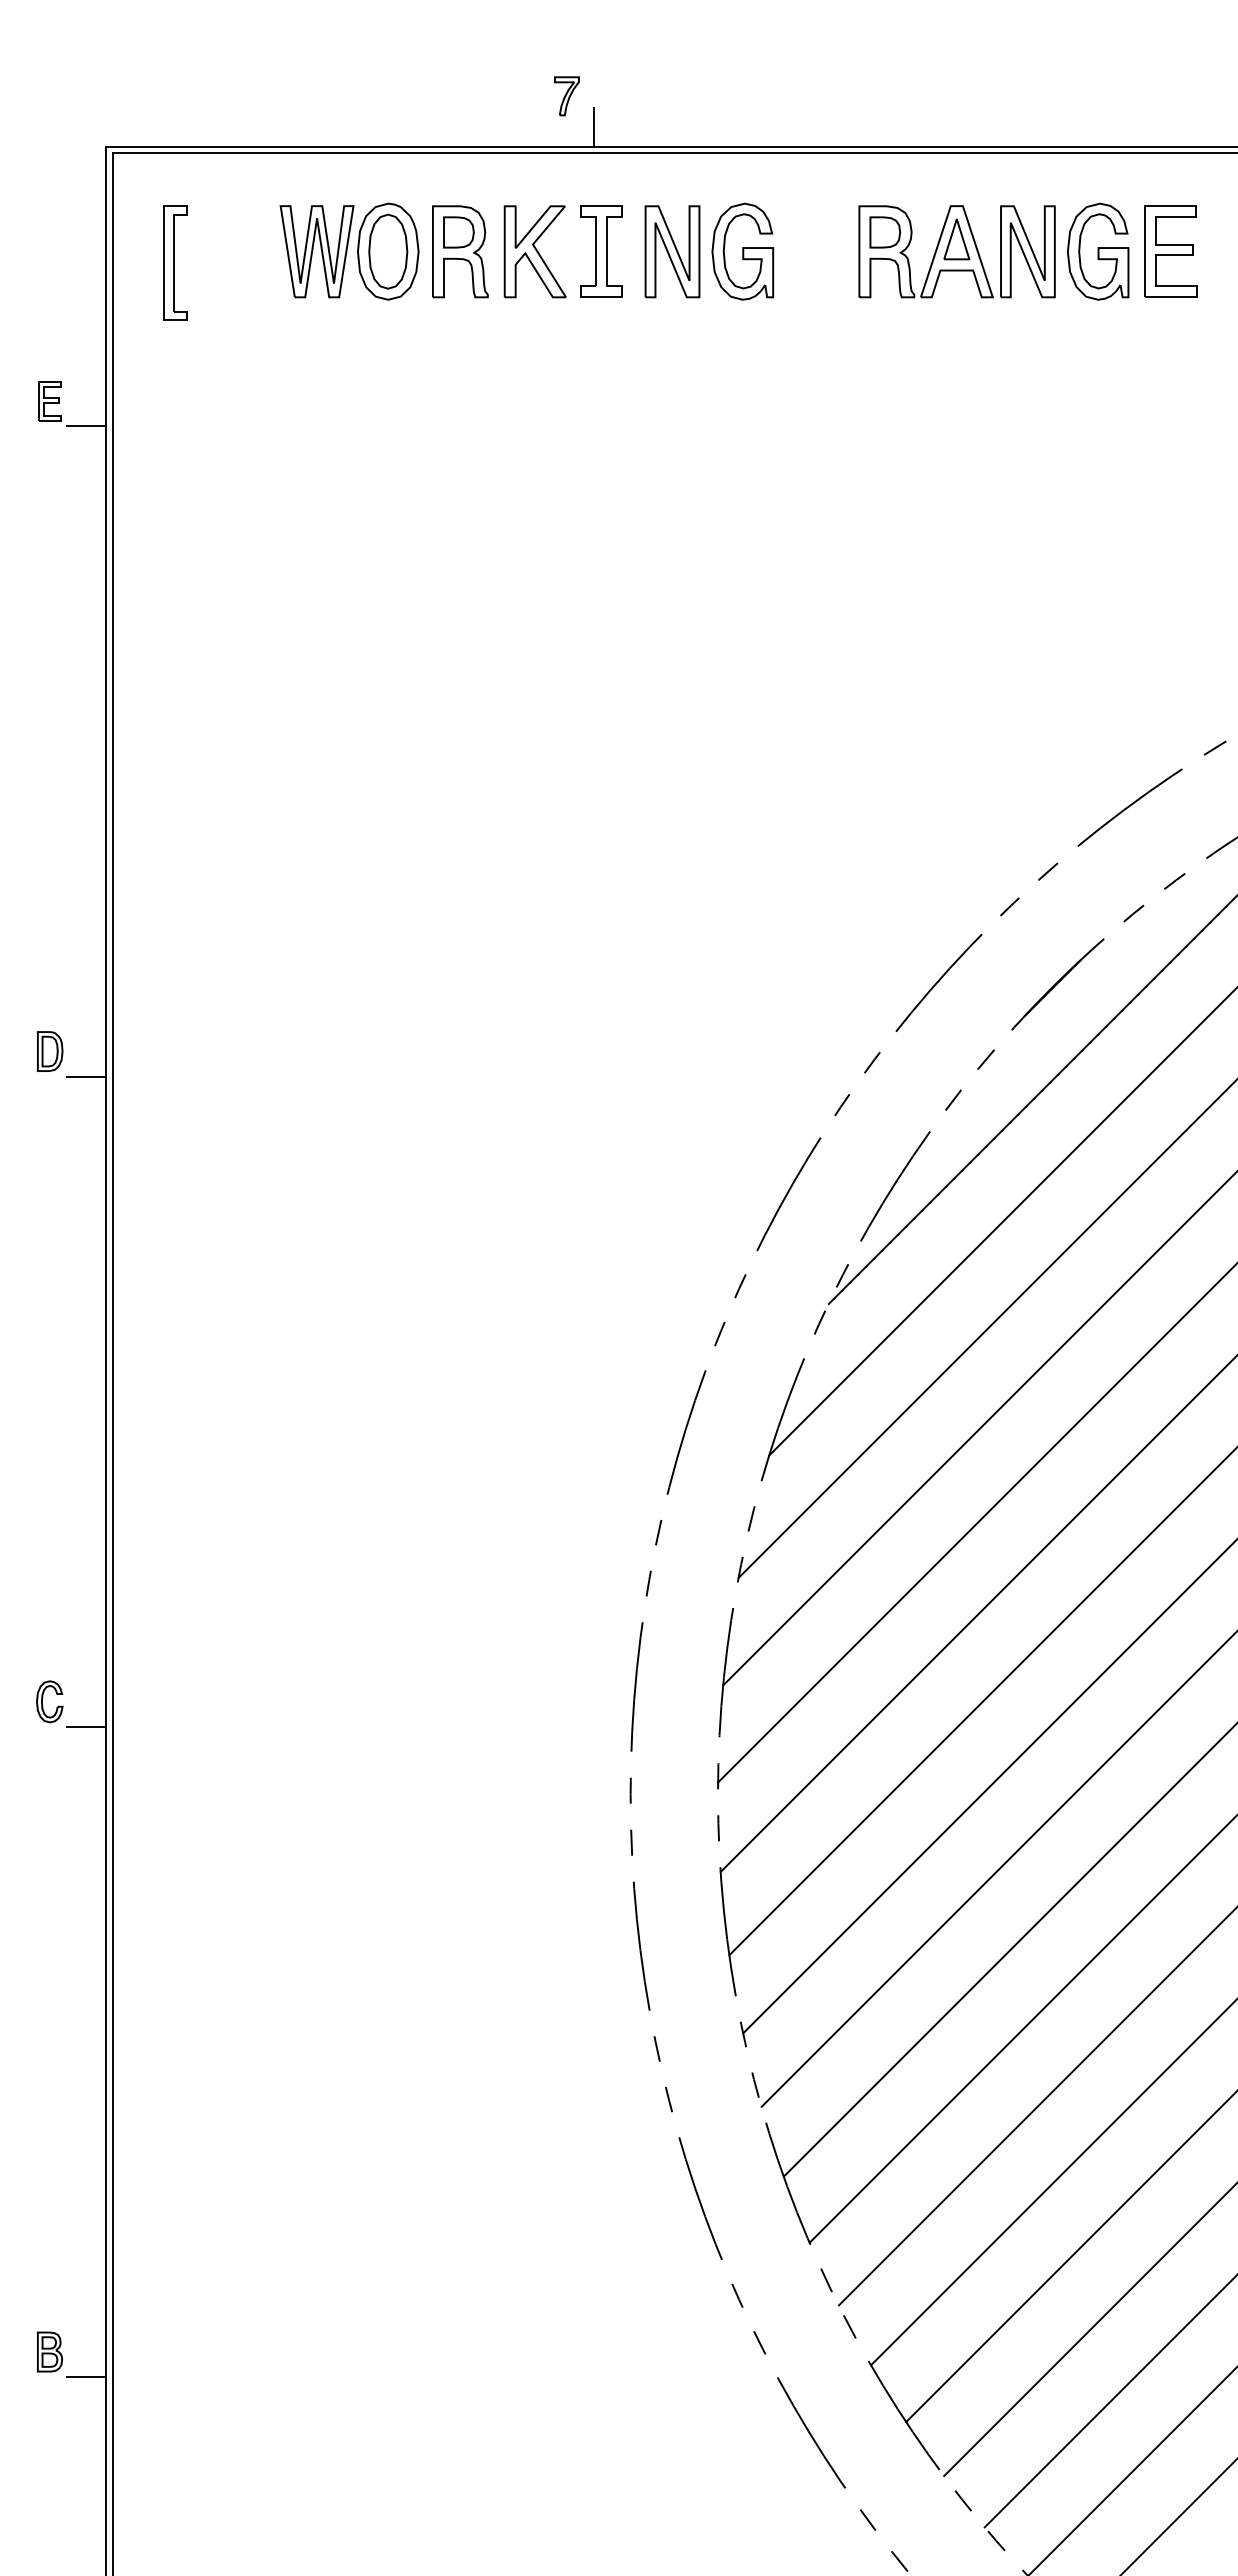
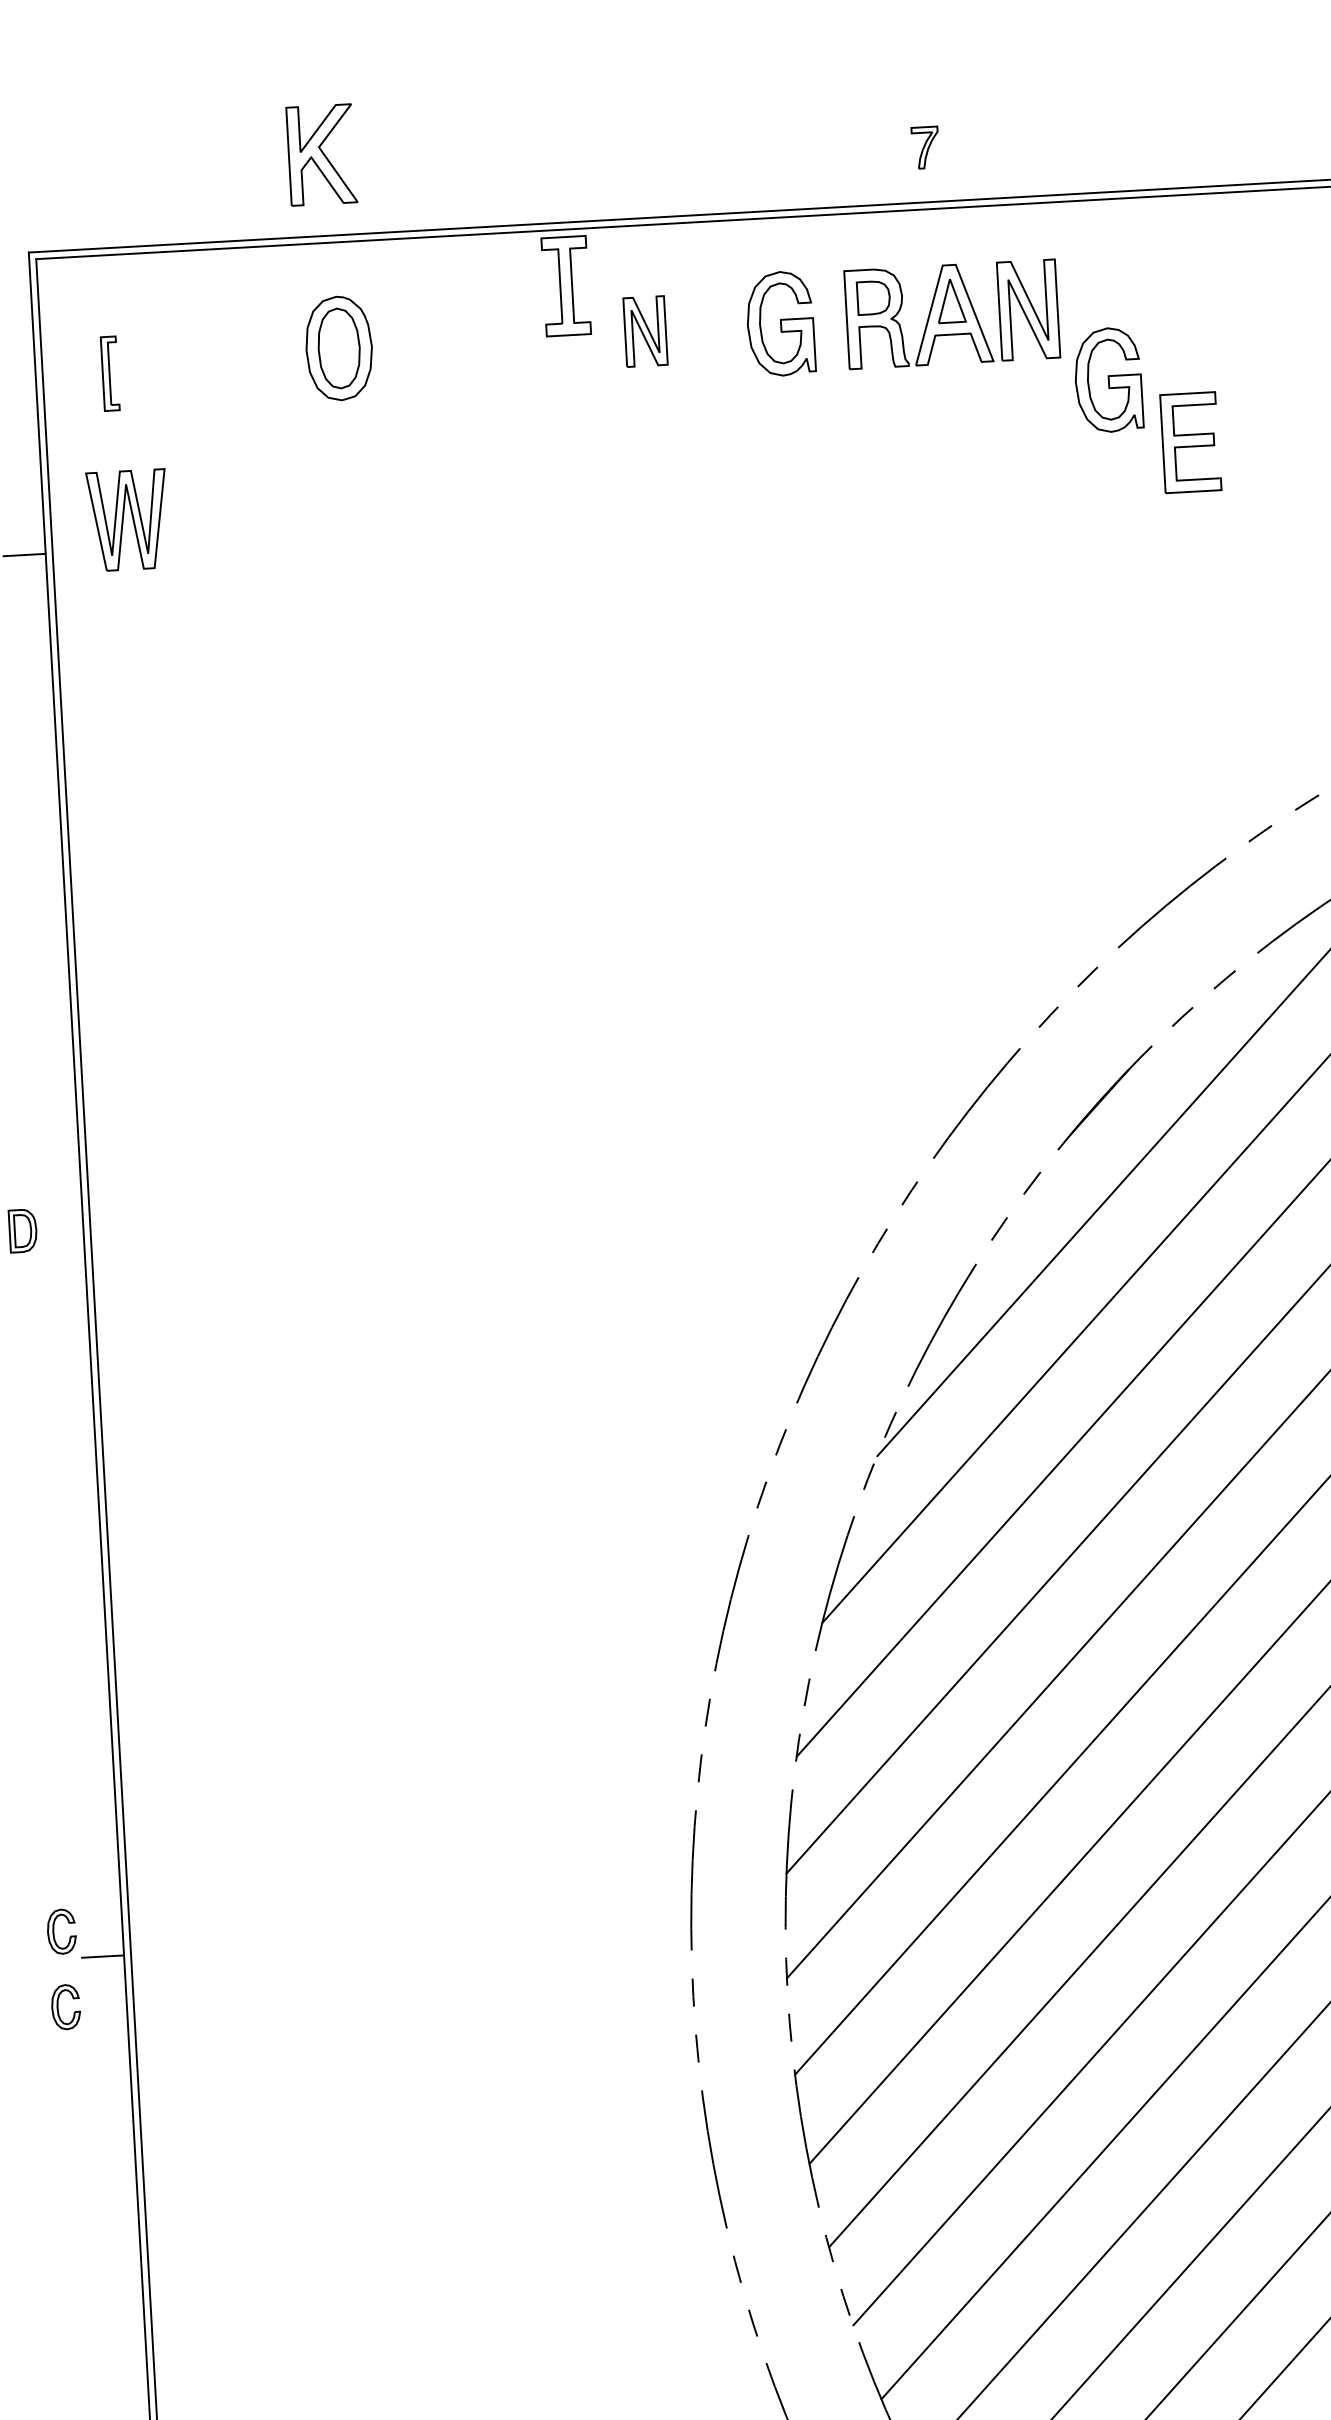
part: (566, 96) -> (925, 148), moved
line: (593, 126) -> (552, 201), removed
part: (316, 251) -> (127, 520), moved
part: (460, 251) -> (417, 343), removed
part: (534, 251) -> (321, 154), moved
part: (601, 251) -> (566, 285), moved
part: (672, 251) -> (645, 331), size x0.7
part: (742, 251) -> (780, 323), moved
part: (1098, 251) -> (1108, 379), moved
part: (1170, 251) -> (1190, 442), moved
part: (175, 262) -> (110, 373), size x0.6
line: (86, 1076) -> (63, 1255), removed
part: (43, 1768) -> (59, 2003), added

